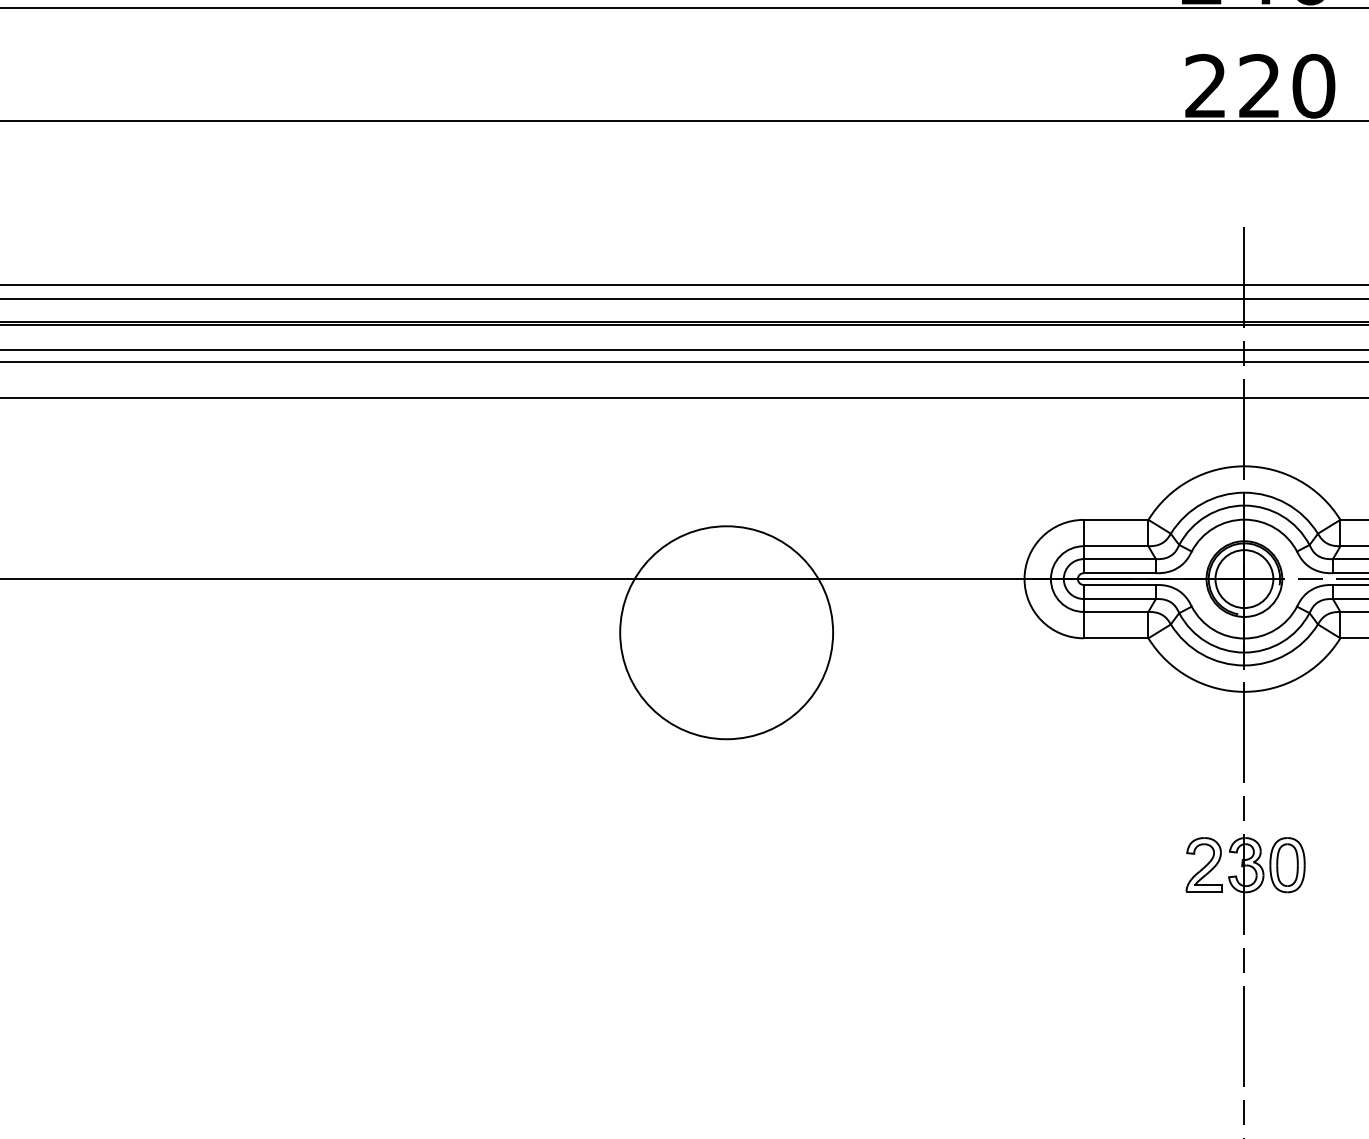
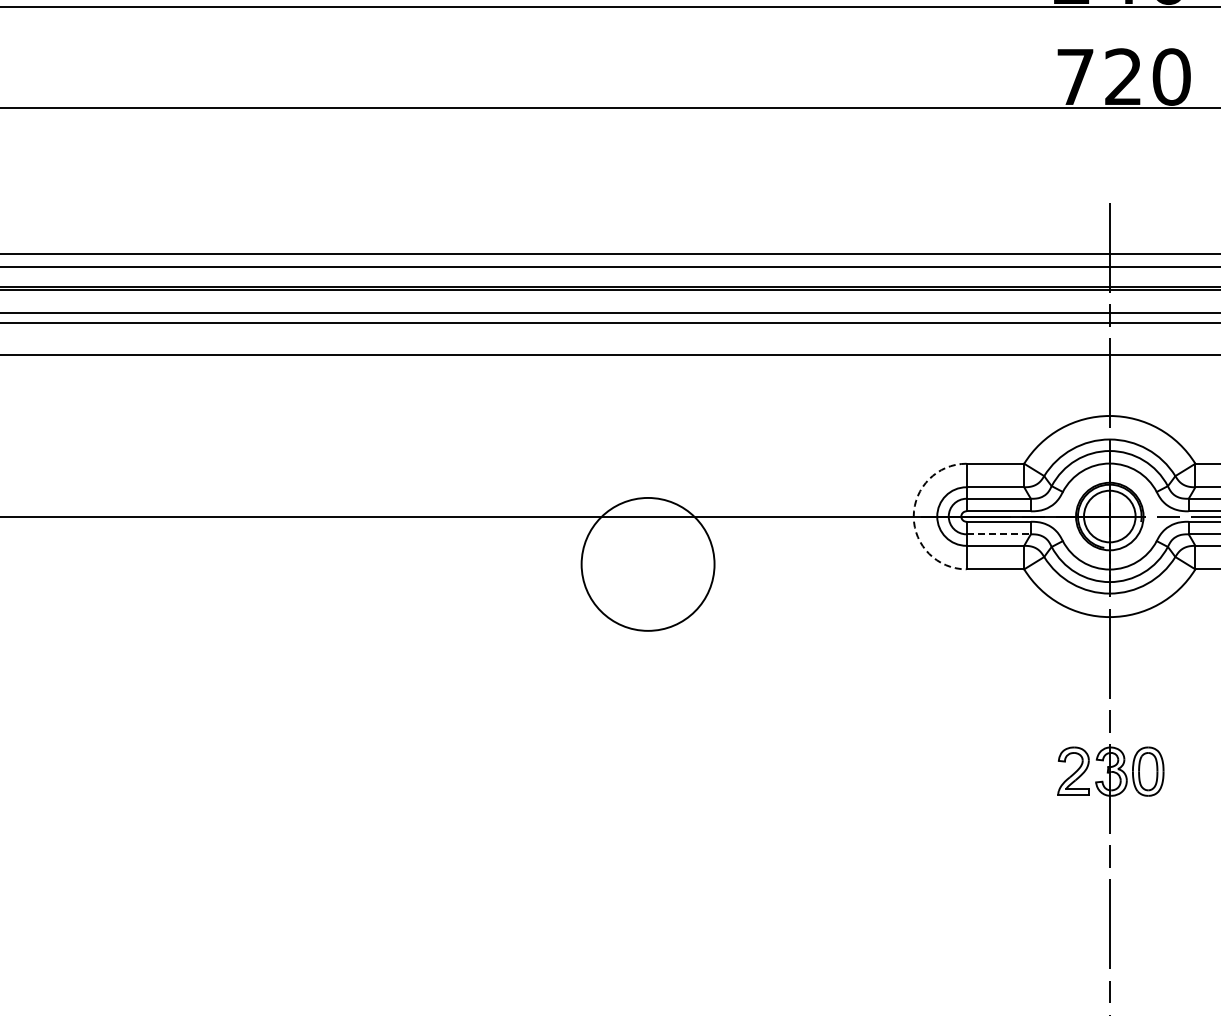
text: (1205, 85) -> (1075, 76), 220 -> 720
arc: (1024, 579) -> (913, 516), solid -> dashed
line: (1120, 599) -> (999, 534), solid -> dashed
circle: (727, 632) -> (648, 564), size x0.7

